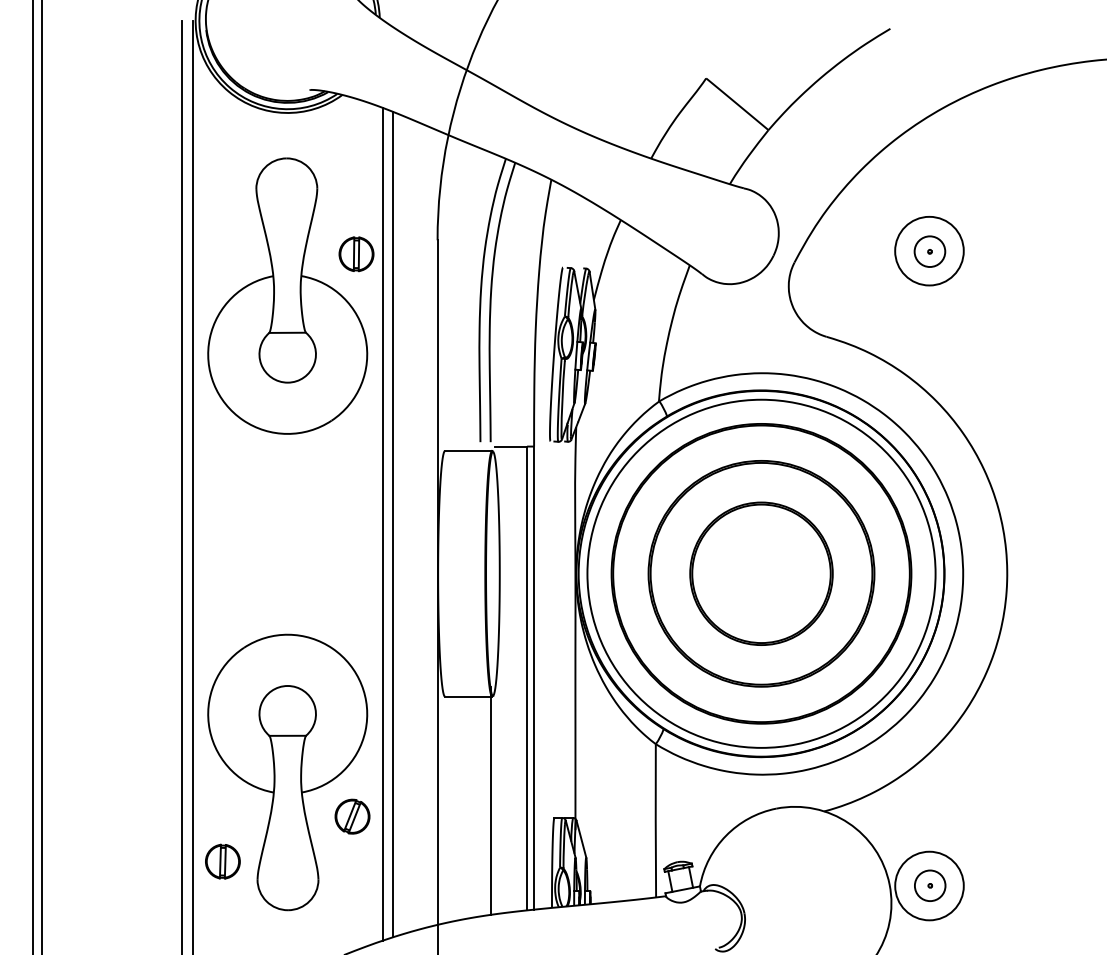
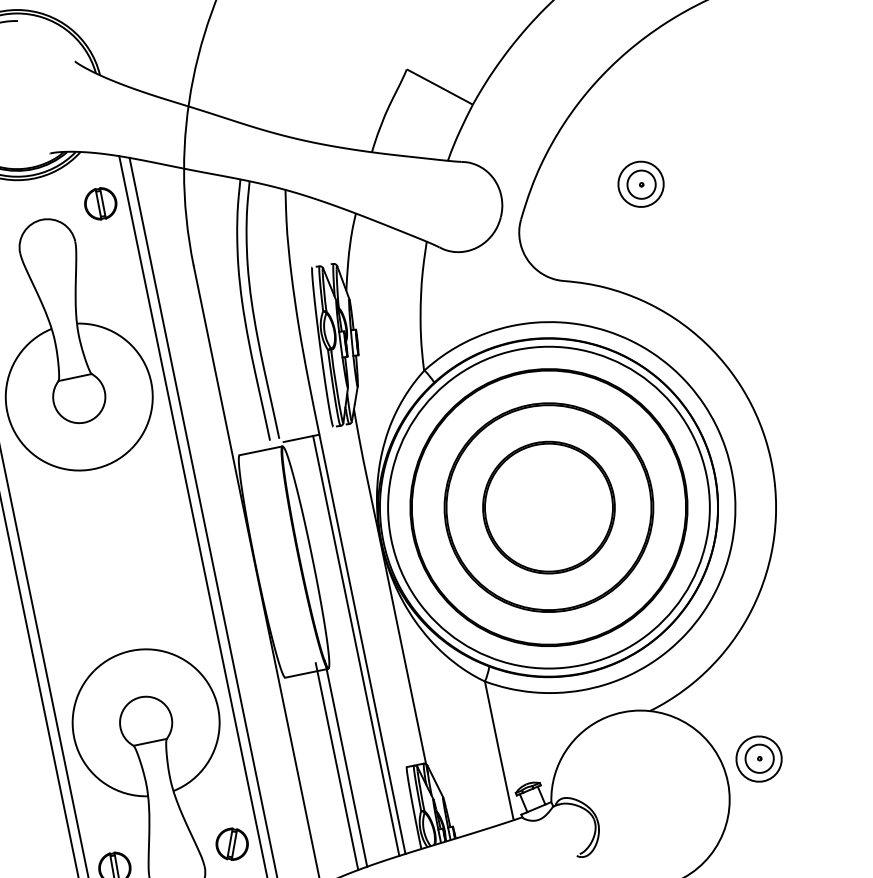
circle: (928, 250) -> (640, 183), size x0.71
part: (356, 254) -> (100, 204), moved
line: (480, 801) -> (336, 766), added
part: (352, 816) -> (232, 844), moved
circle: (929, 885) -> (758, 758), size x0.71

